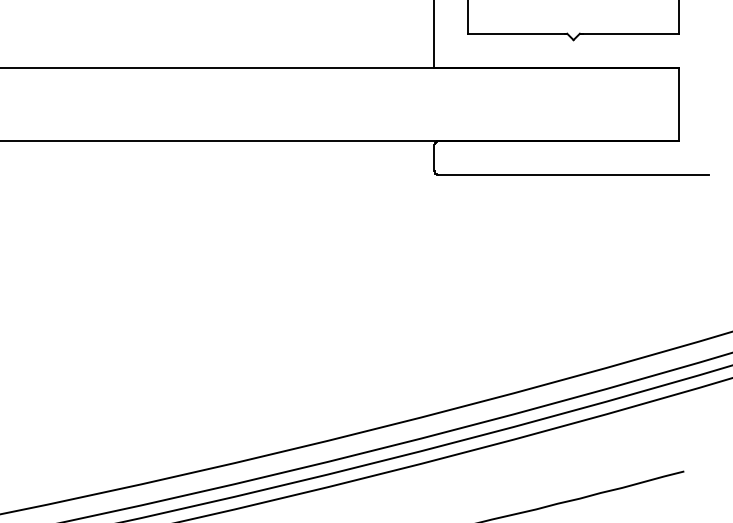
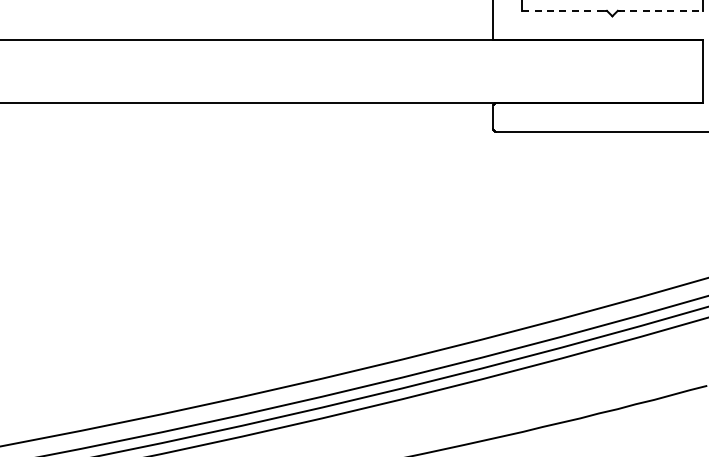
line: (518, 33) -> (565, 10), solid -> dashed
line: (629, 33) -> (660, 10), solid -> dashed

